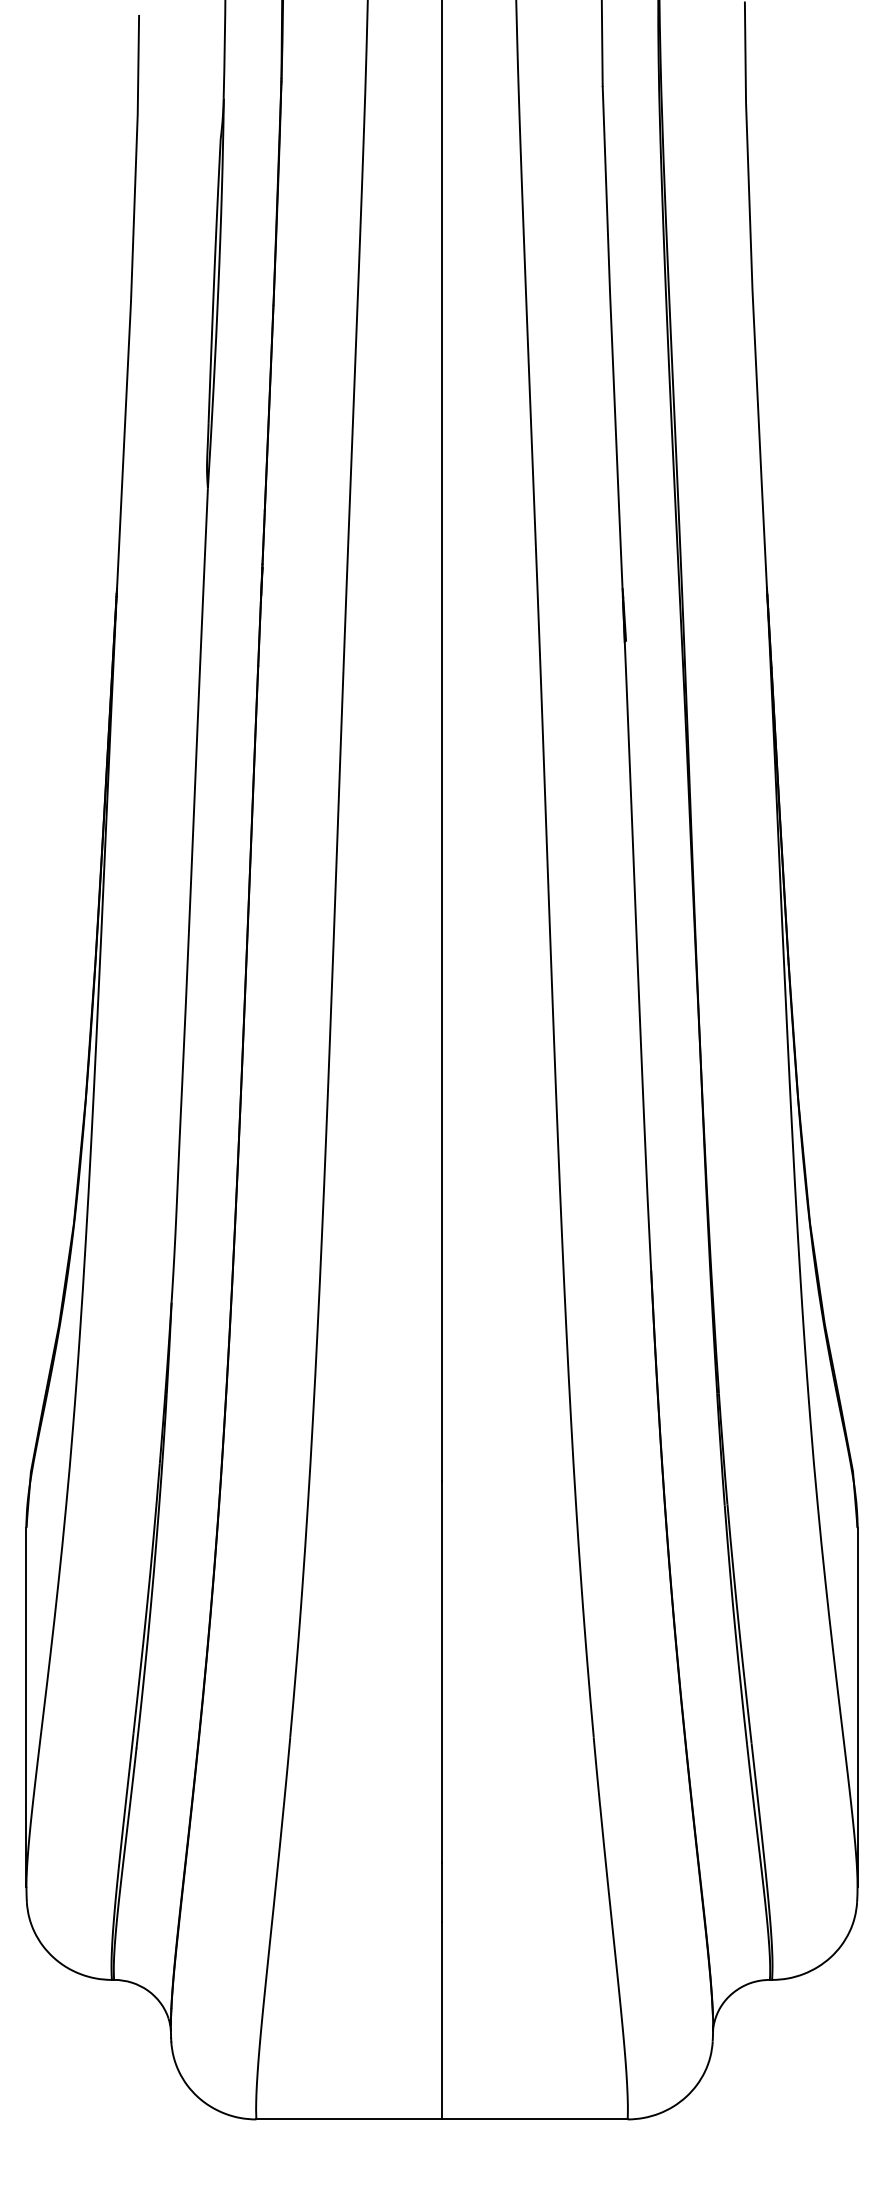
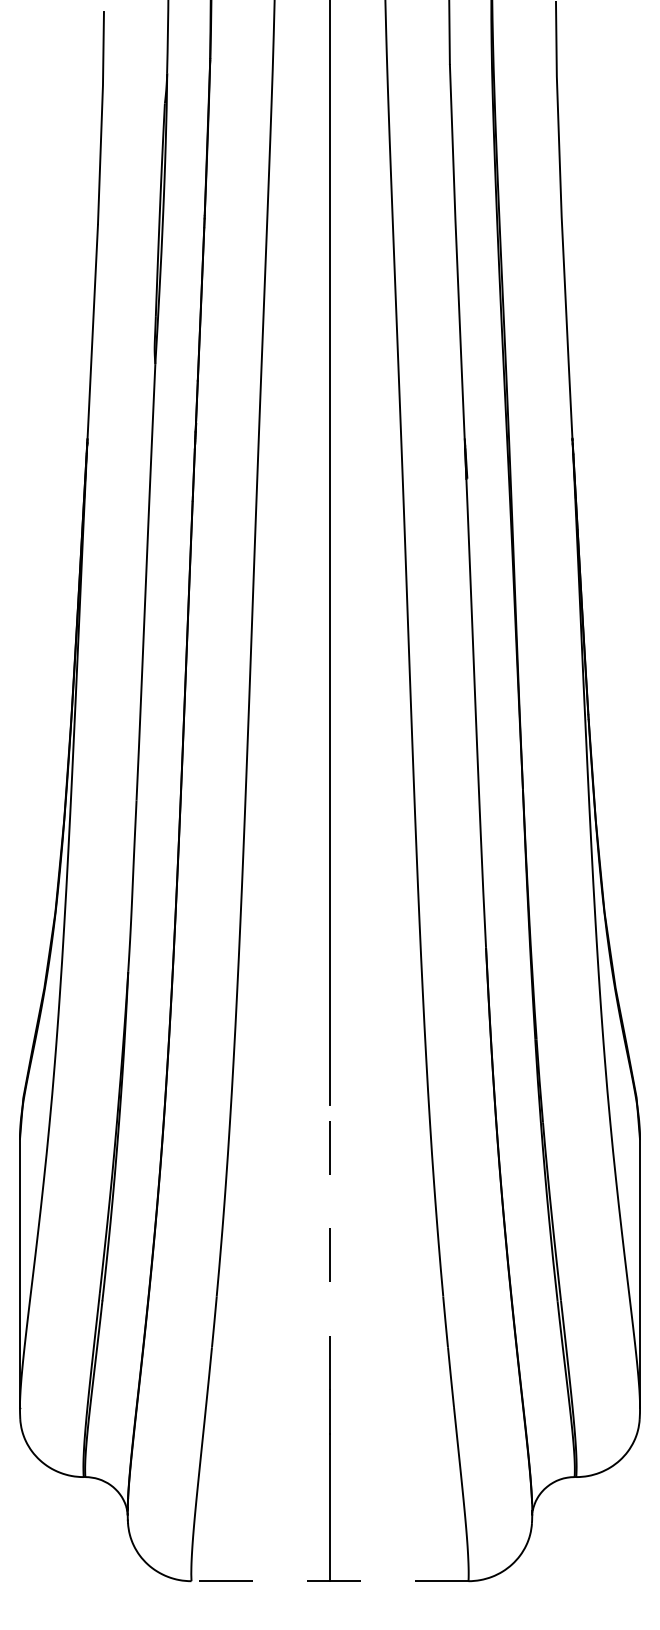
line: (441, 1671) -> (329, 1246), solid -> dashed
line: (442, 2119) -> (330, 1581), solid -> dashed

